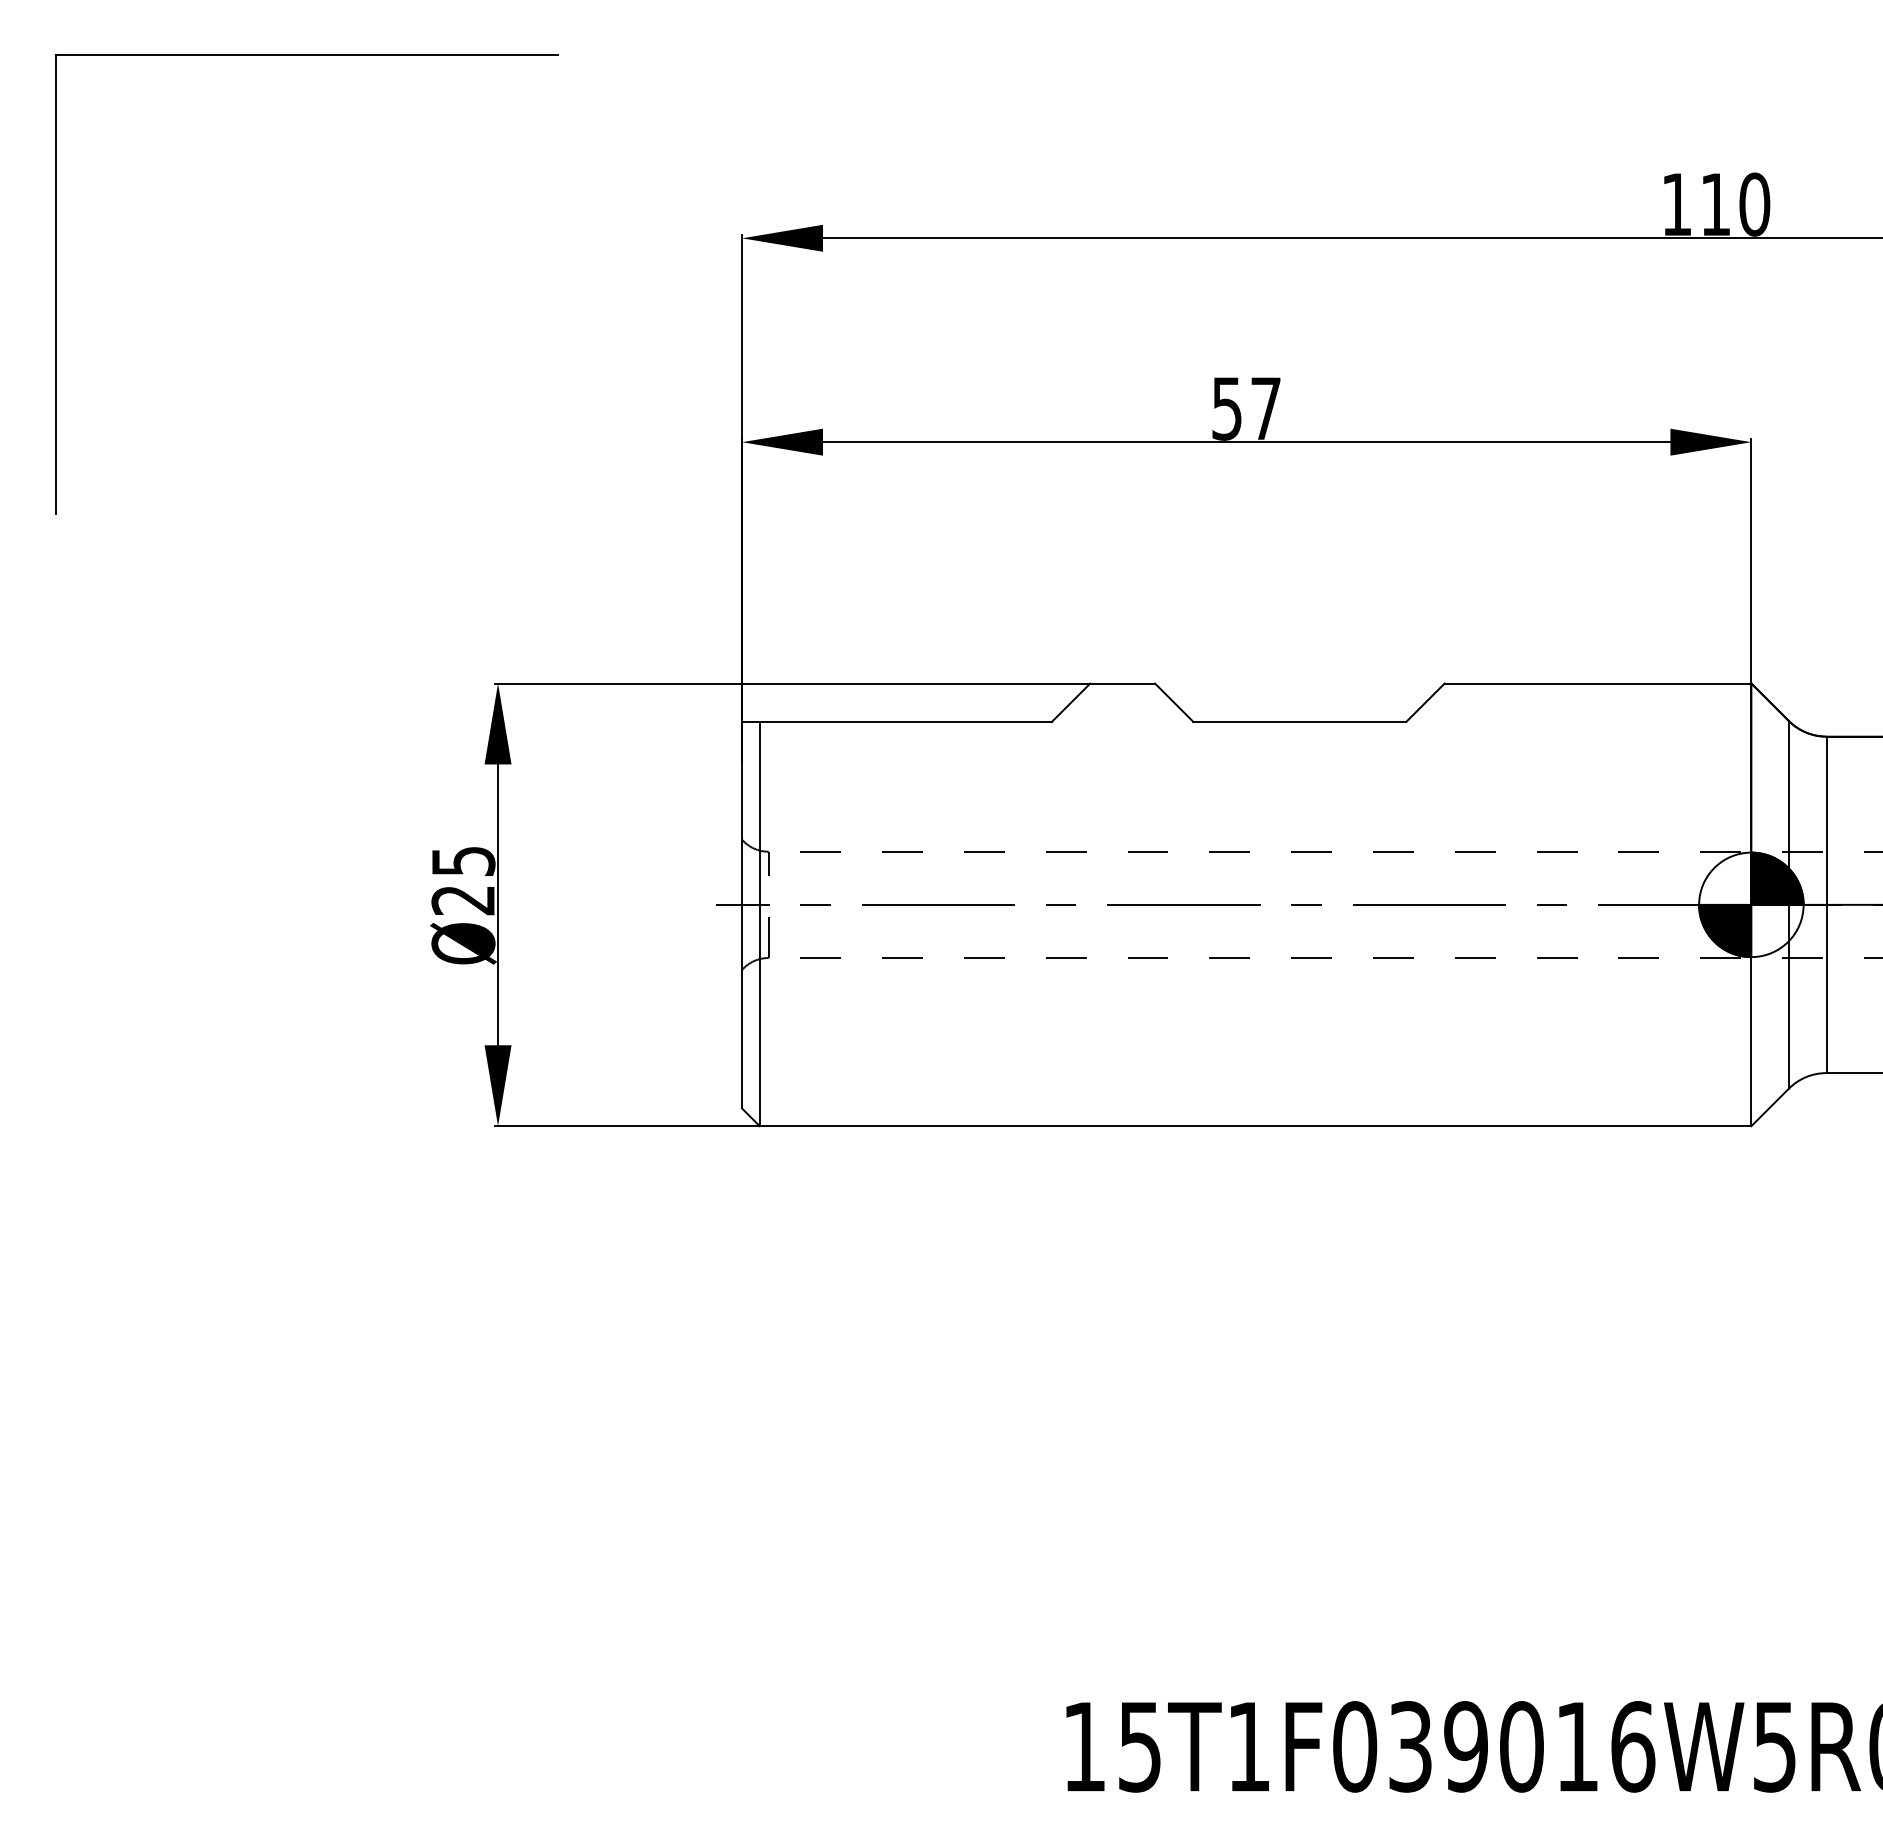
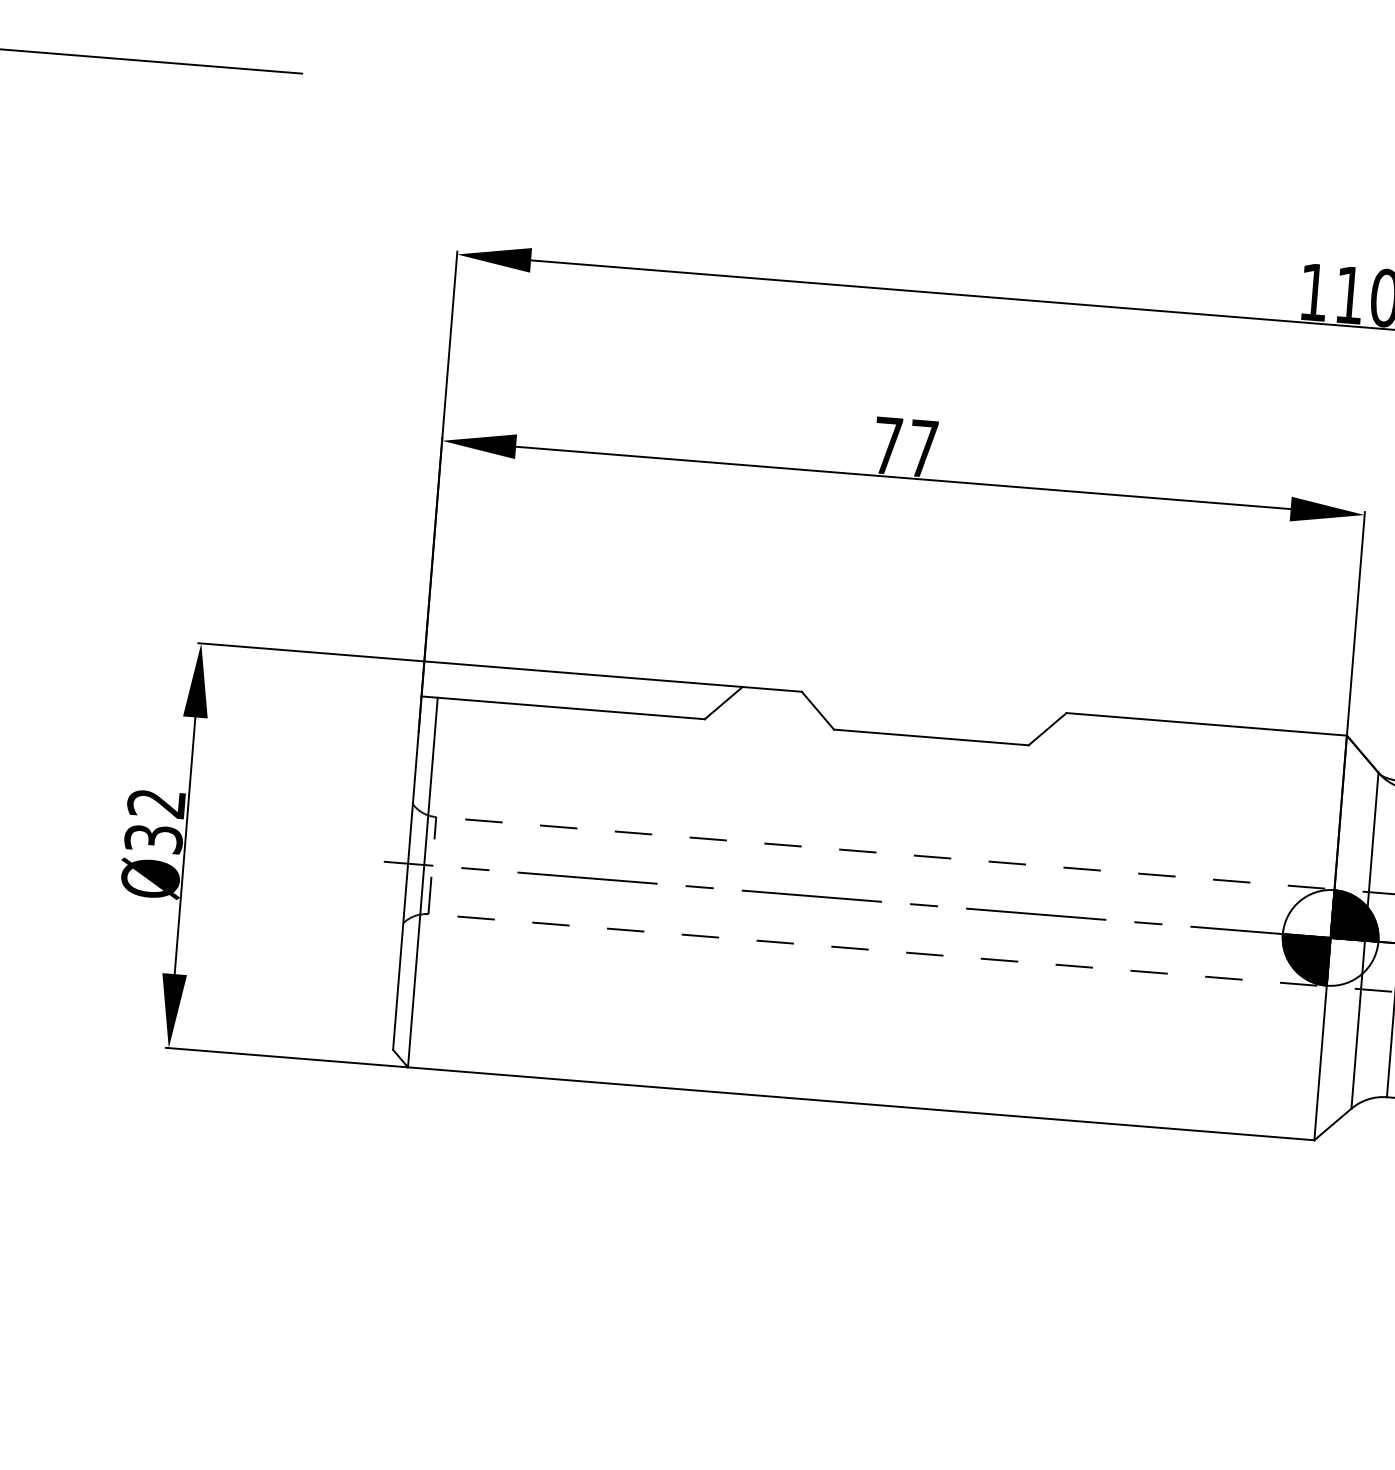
text: (1226, 408) -> (887, 445), 57 -> 77
text: (463, 881) -> (155, 821), Ø25 -> Ø32

